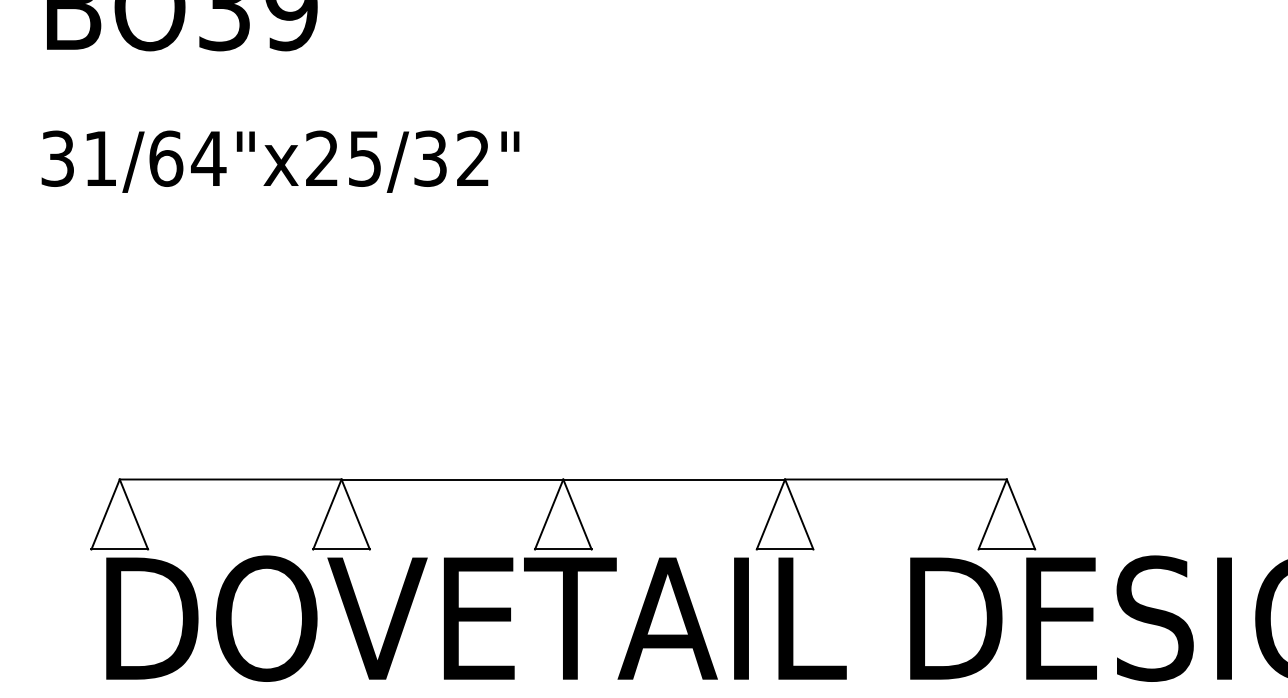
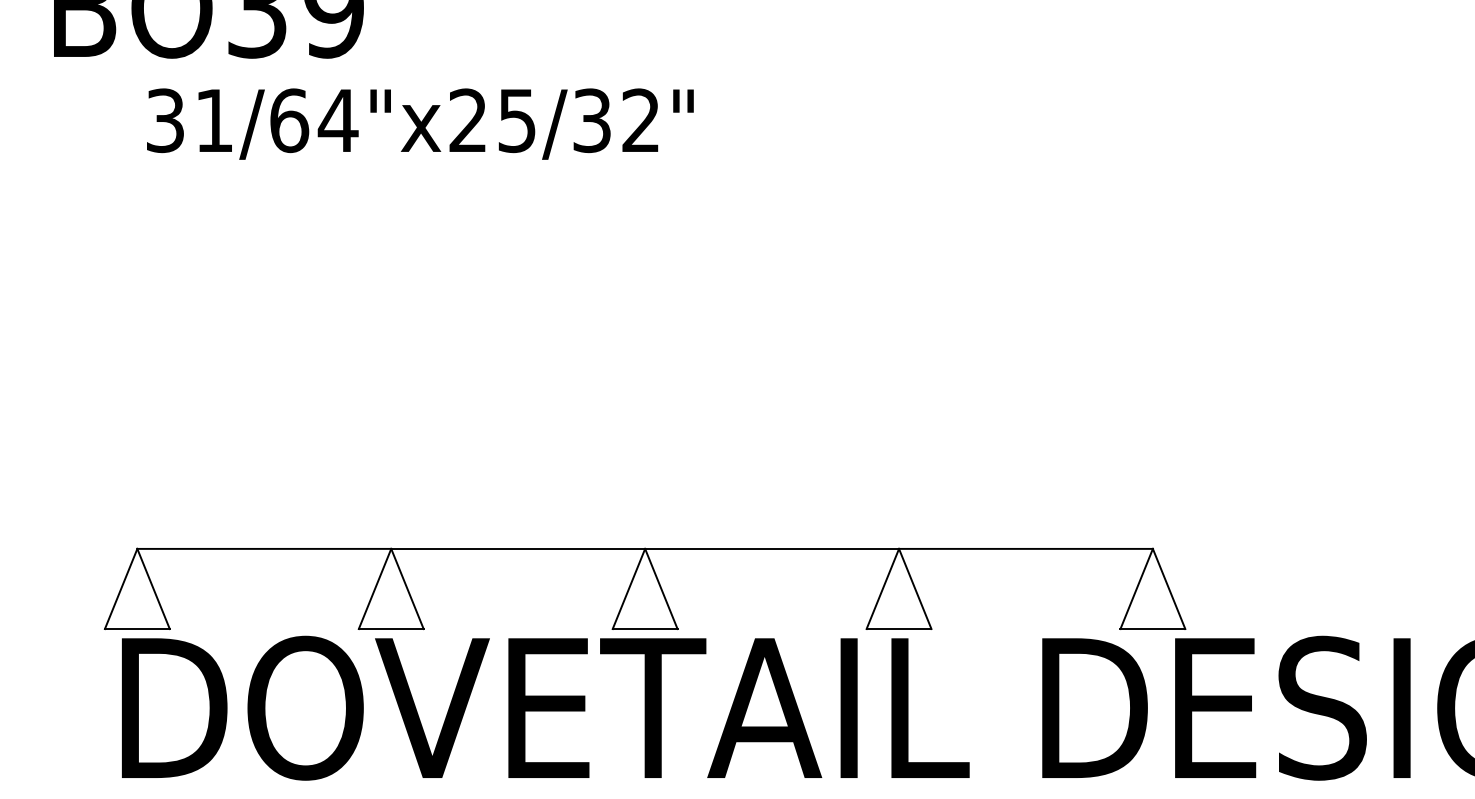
text: (280, 161) -> (420, 123), moved

